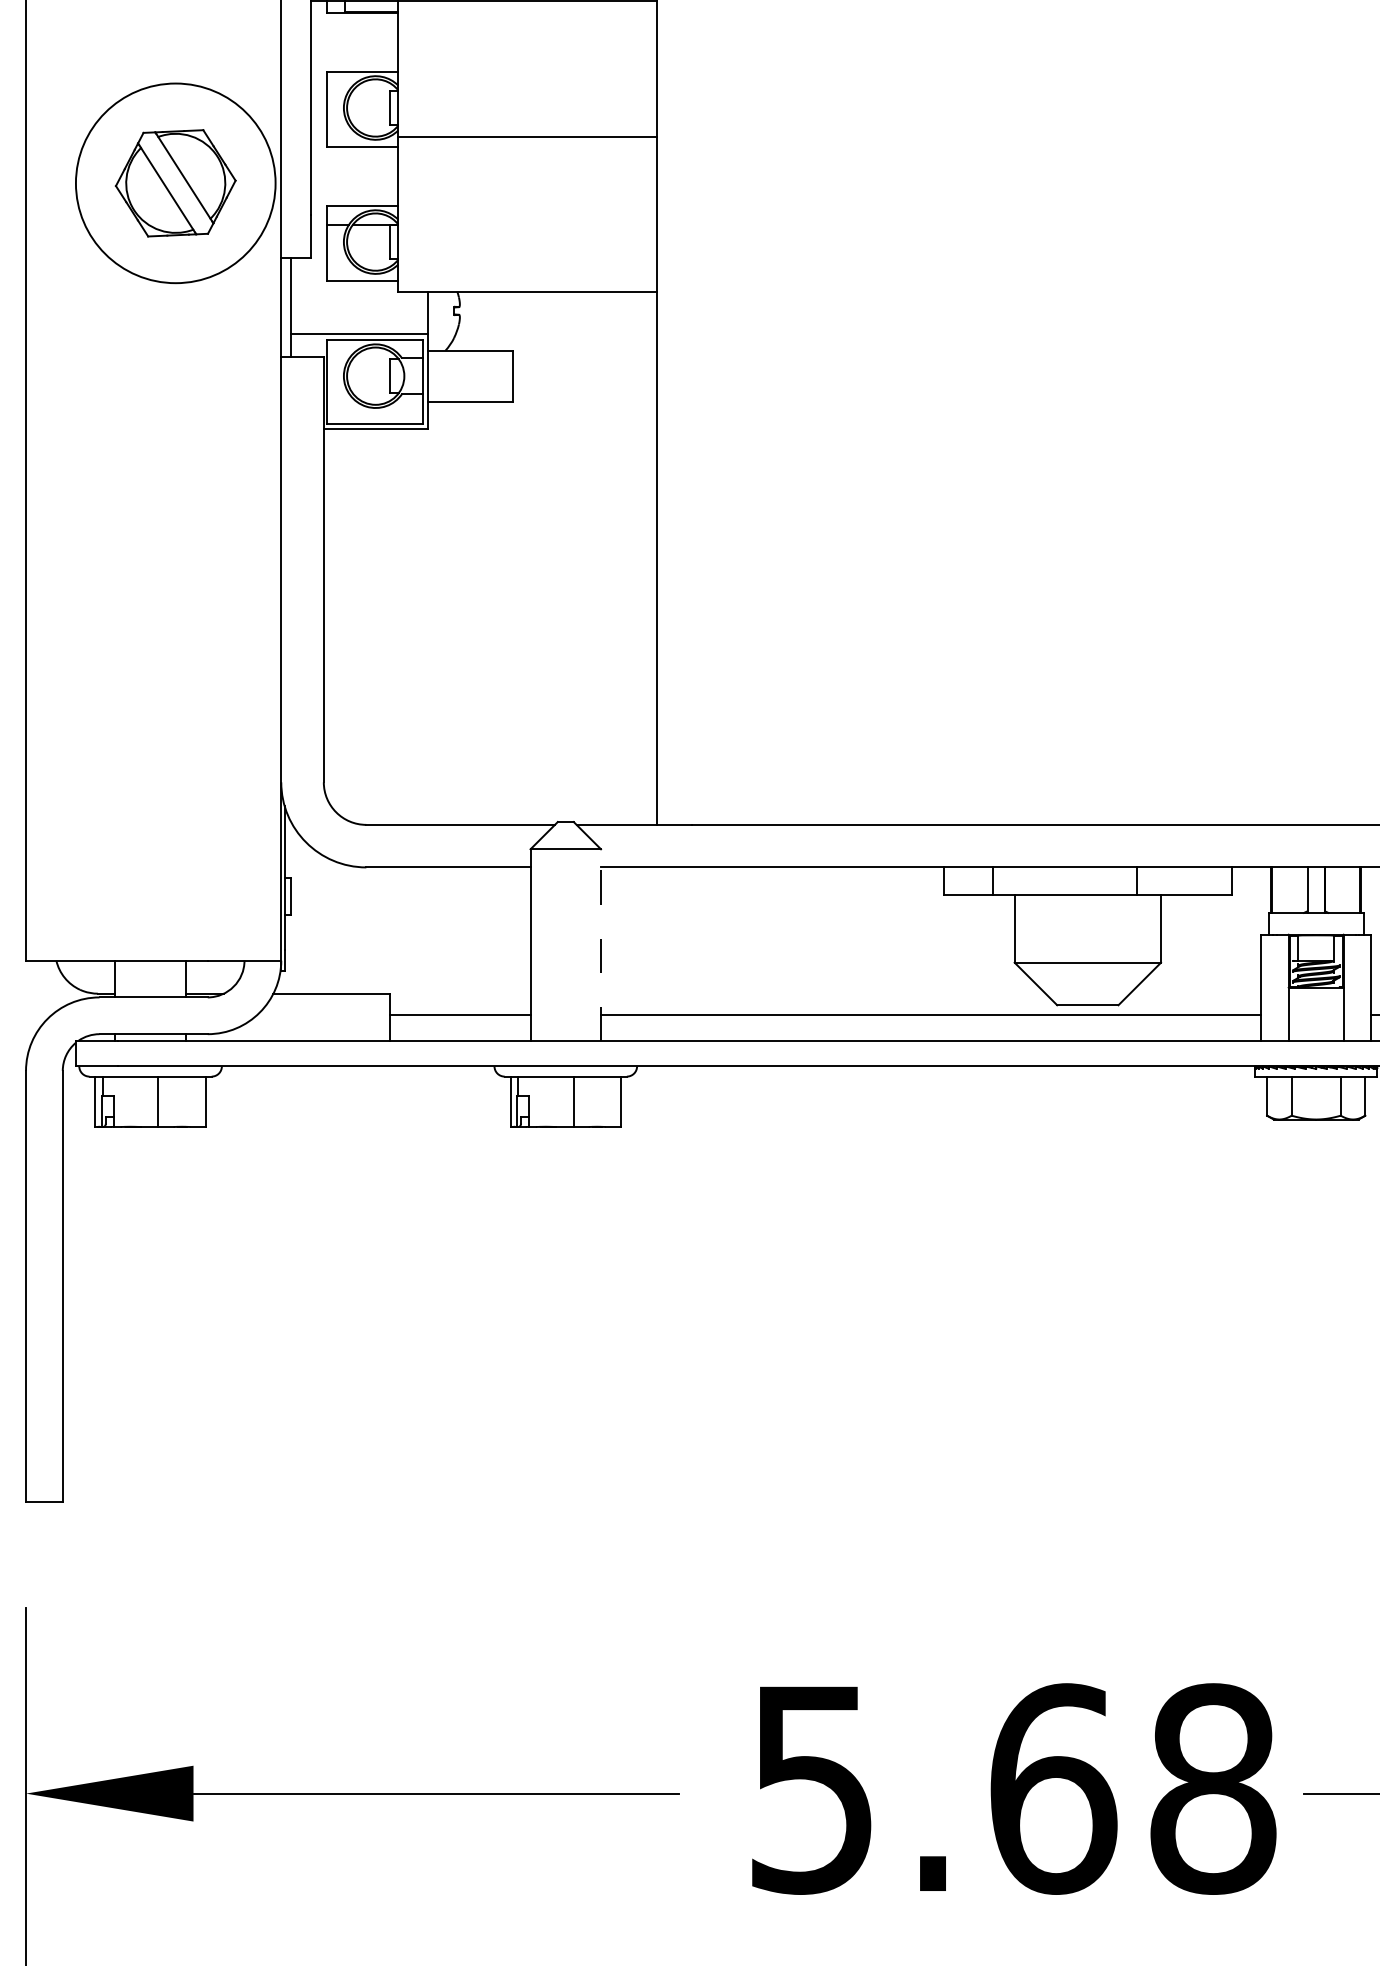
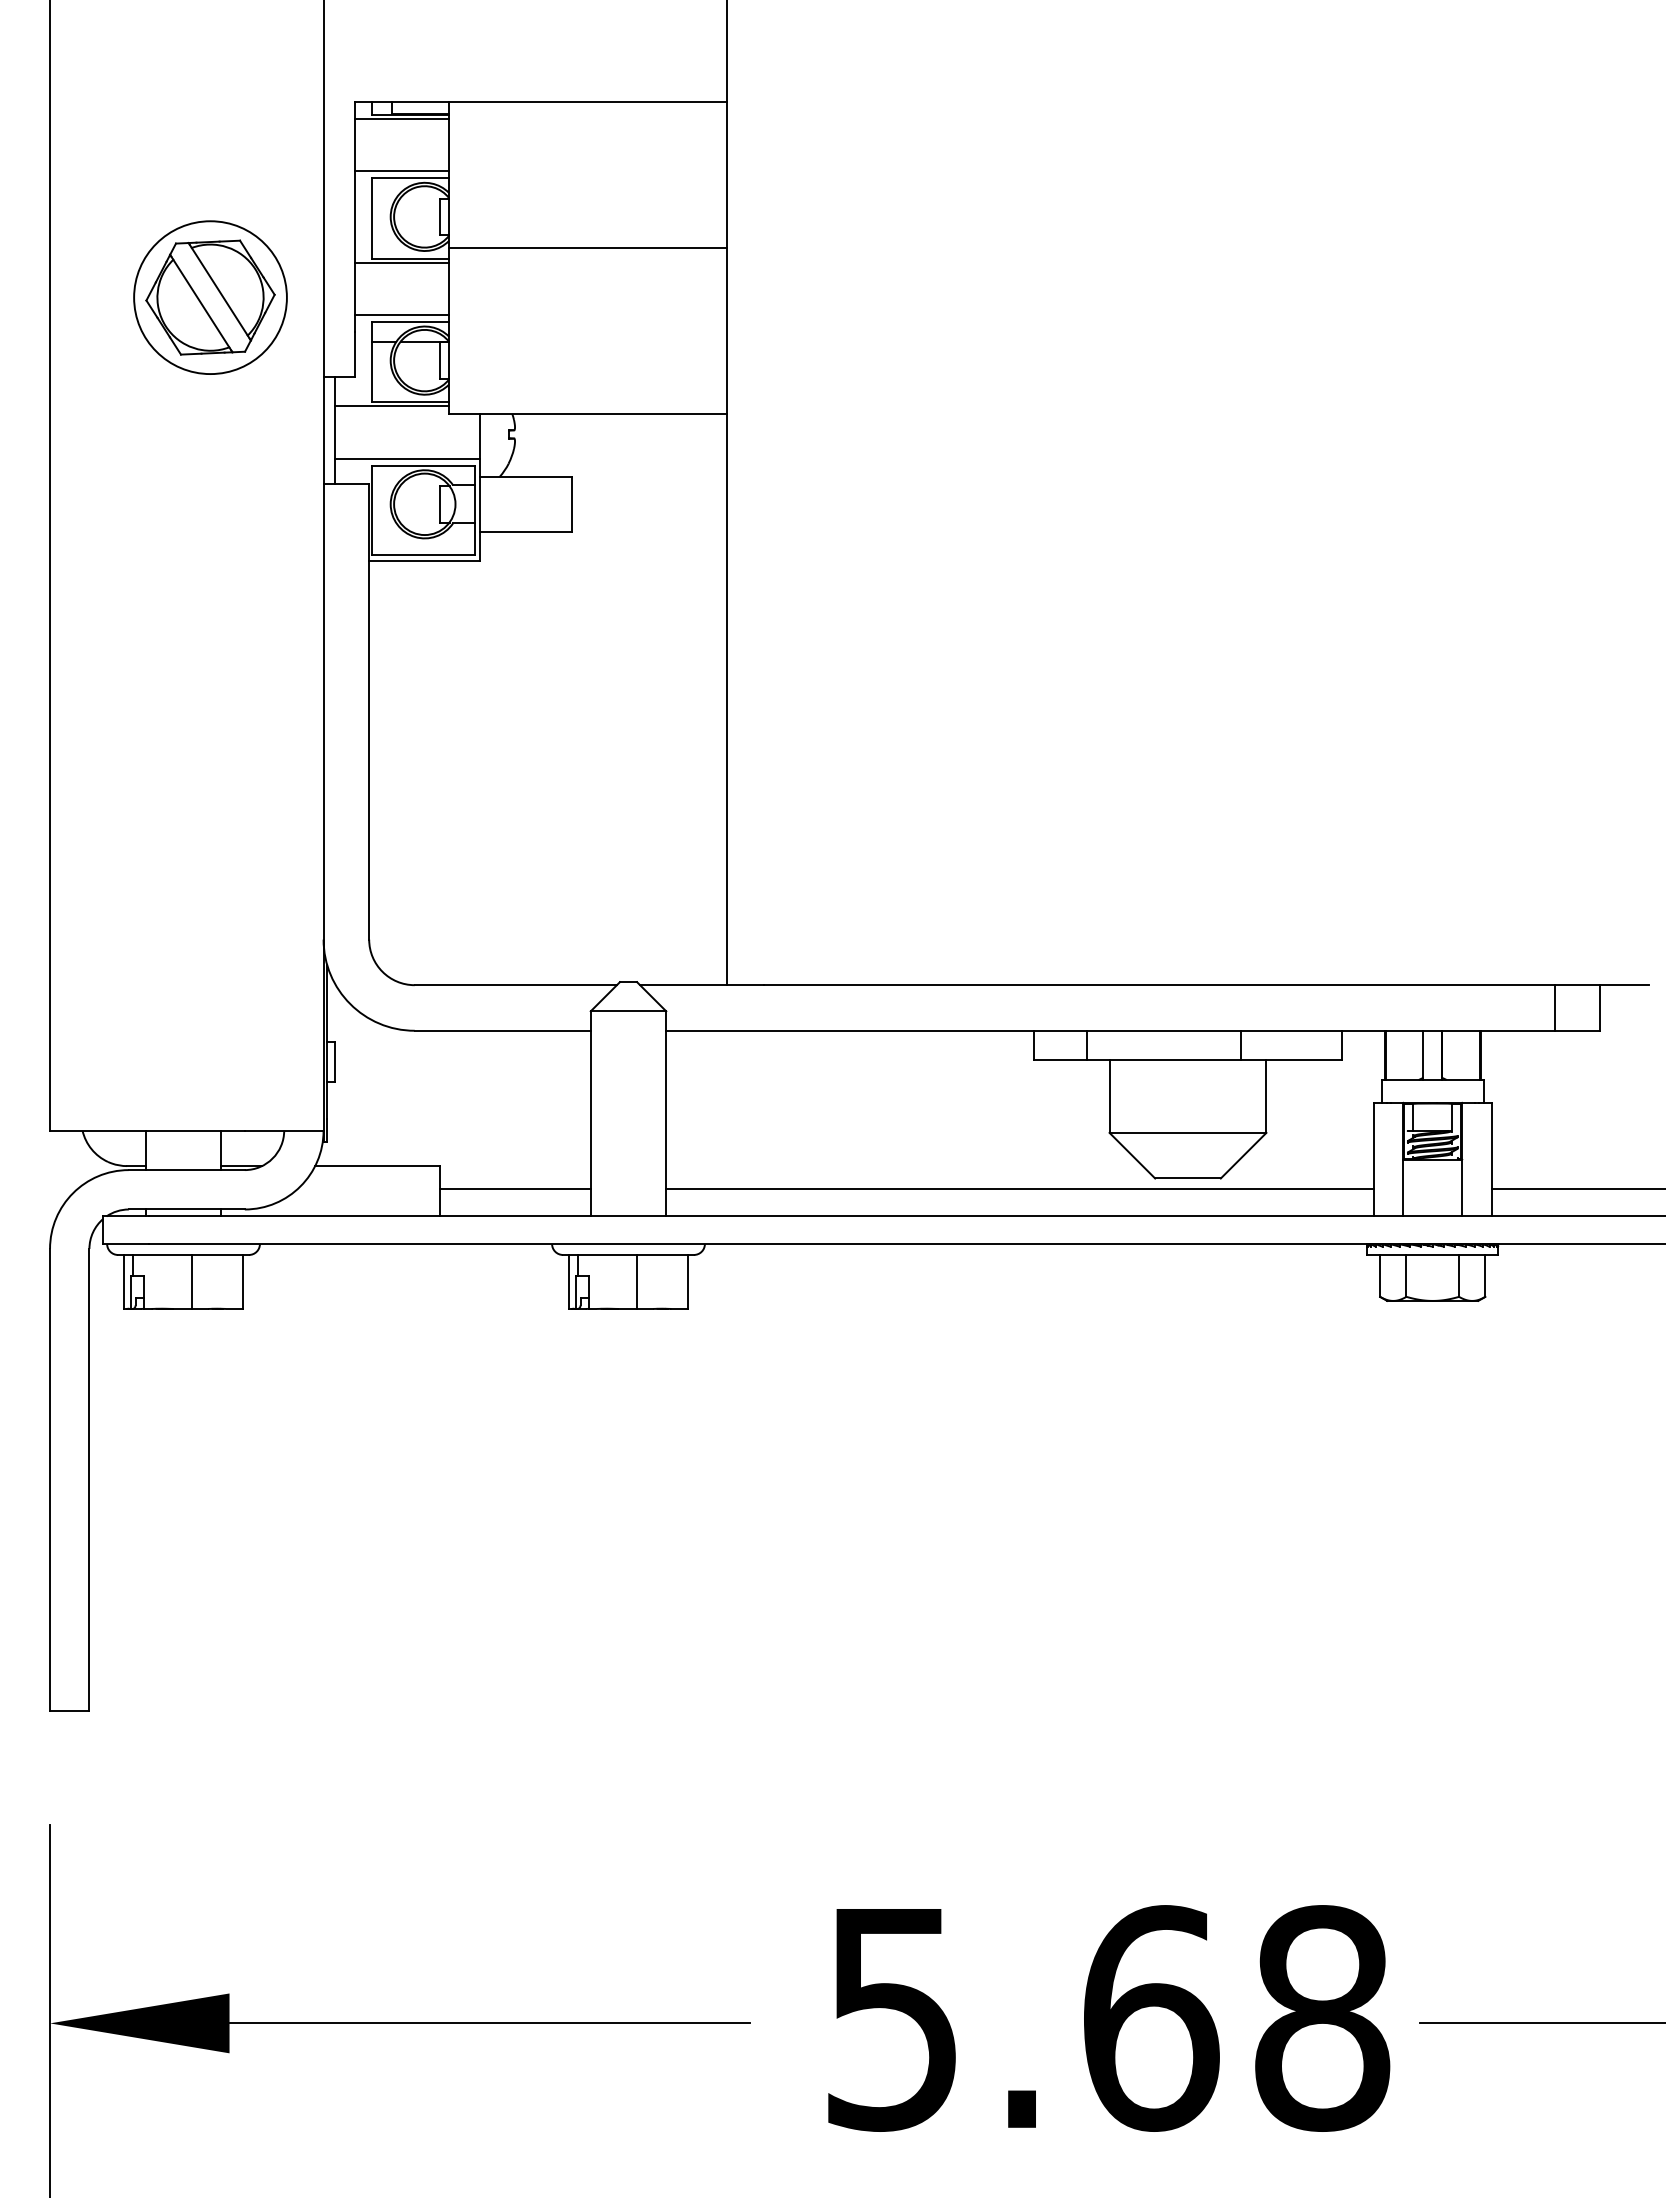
line: (353, 16) -> (401, 118), added
line: (353, 65) -> (401, 171), added
line: (353, 150) -> (401, 262), added
circle: (175, 183) -> (210, 297), size x0.71
line: (353, 199) -> (401, 315), added
line: (344, 284) -> (391, 406), added
line: (601, 944) -> (666, 1113), dashed -> solid

